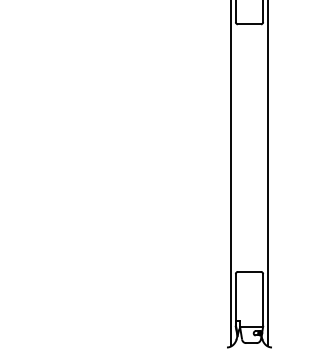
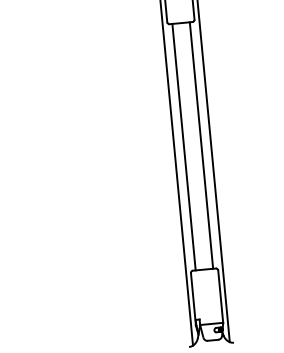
line: (240, 147) -> (183, 146), added
line: (258, 147) -> (201, 144), added

